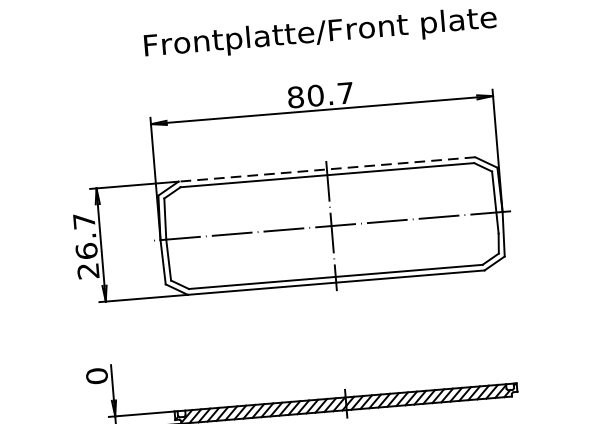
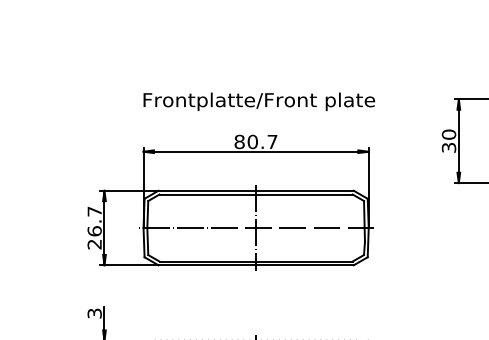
line: (327, 168) -> (256, 190), dashed -> solid
text: (96, 376) -> (94, 313), 0 -> 3

